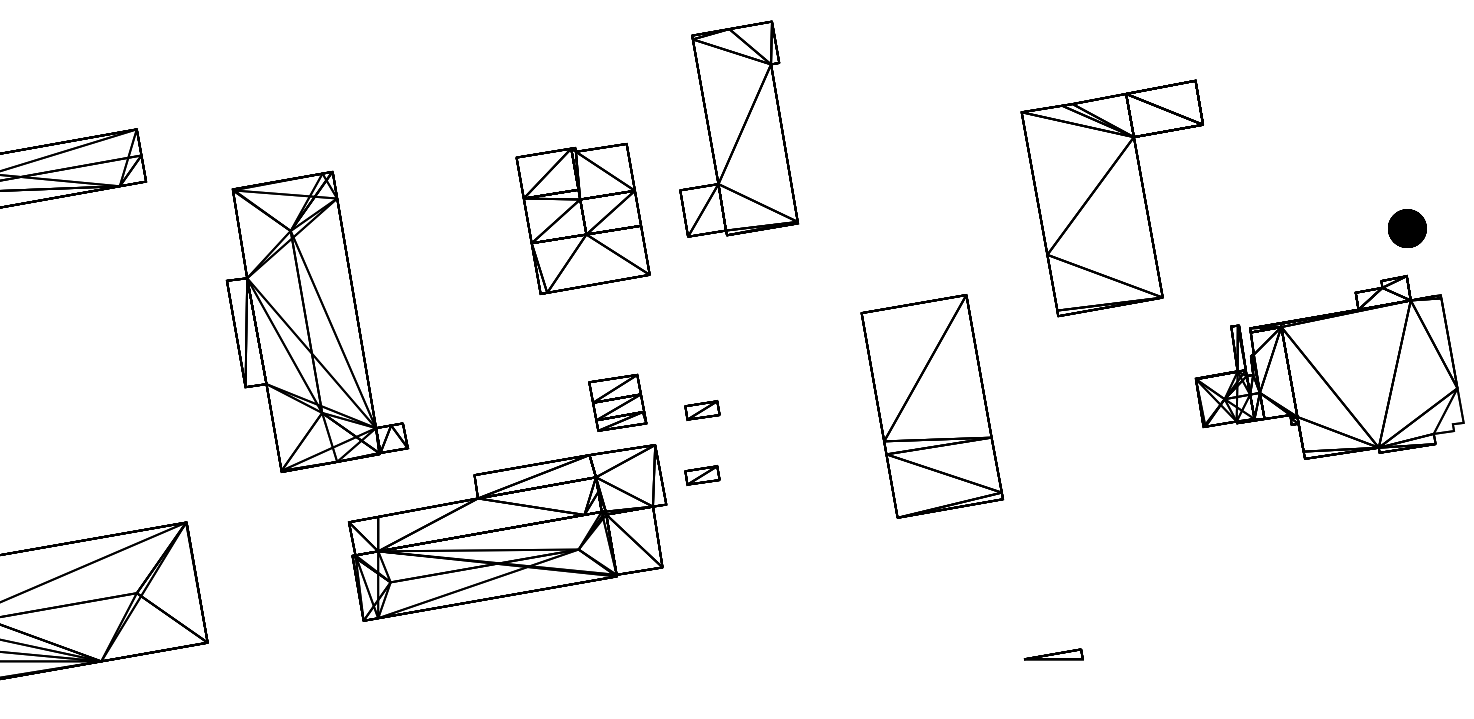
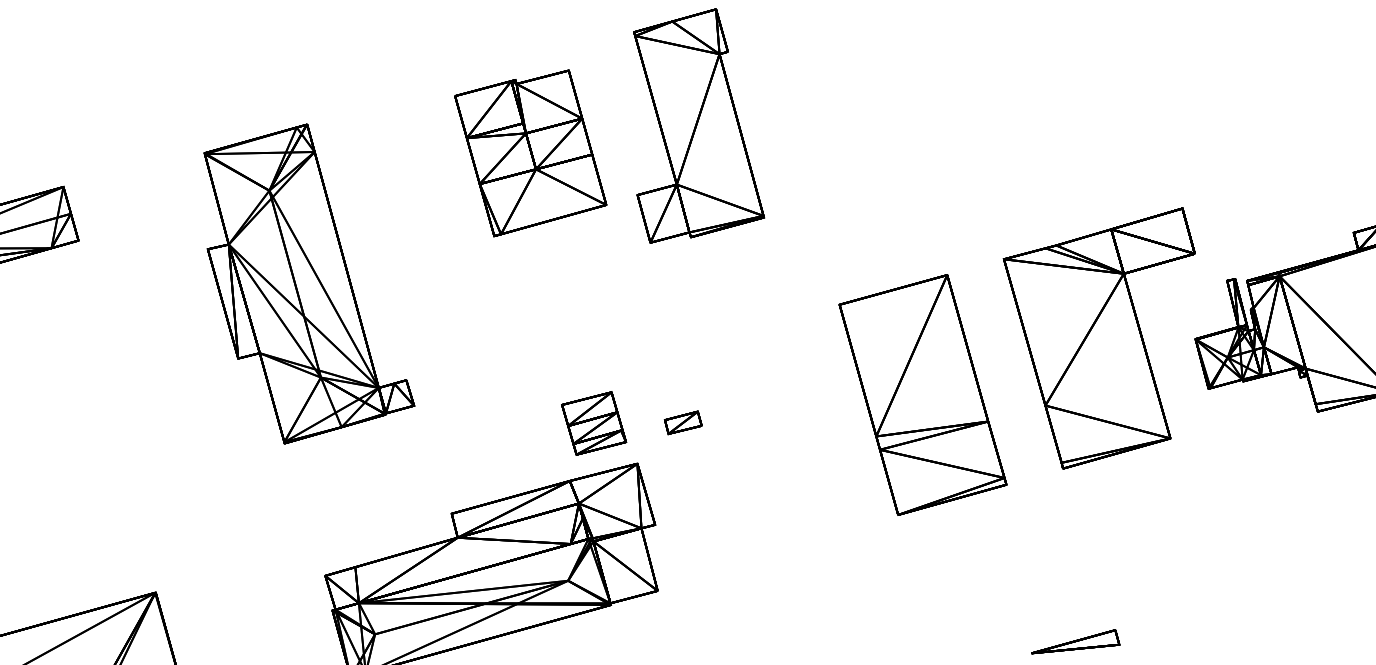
part: (1111, 198) -> (1106, 340), moved
part: (582, 218) -> (530, 152), moved
part: (317, 321) -> (306, 282), moved
part: (702, 475) -> (690, 490), removed
part: (1053, 654) -> (1075, 641), size x1.43

